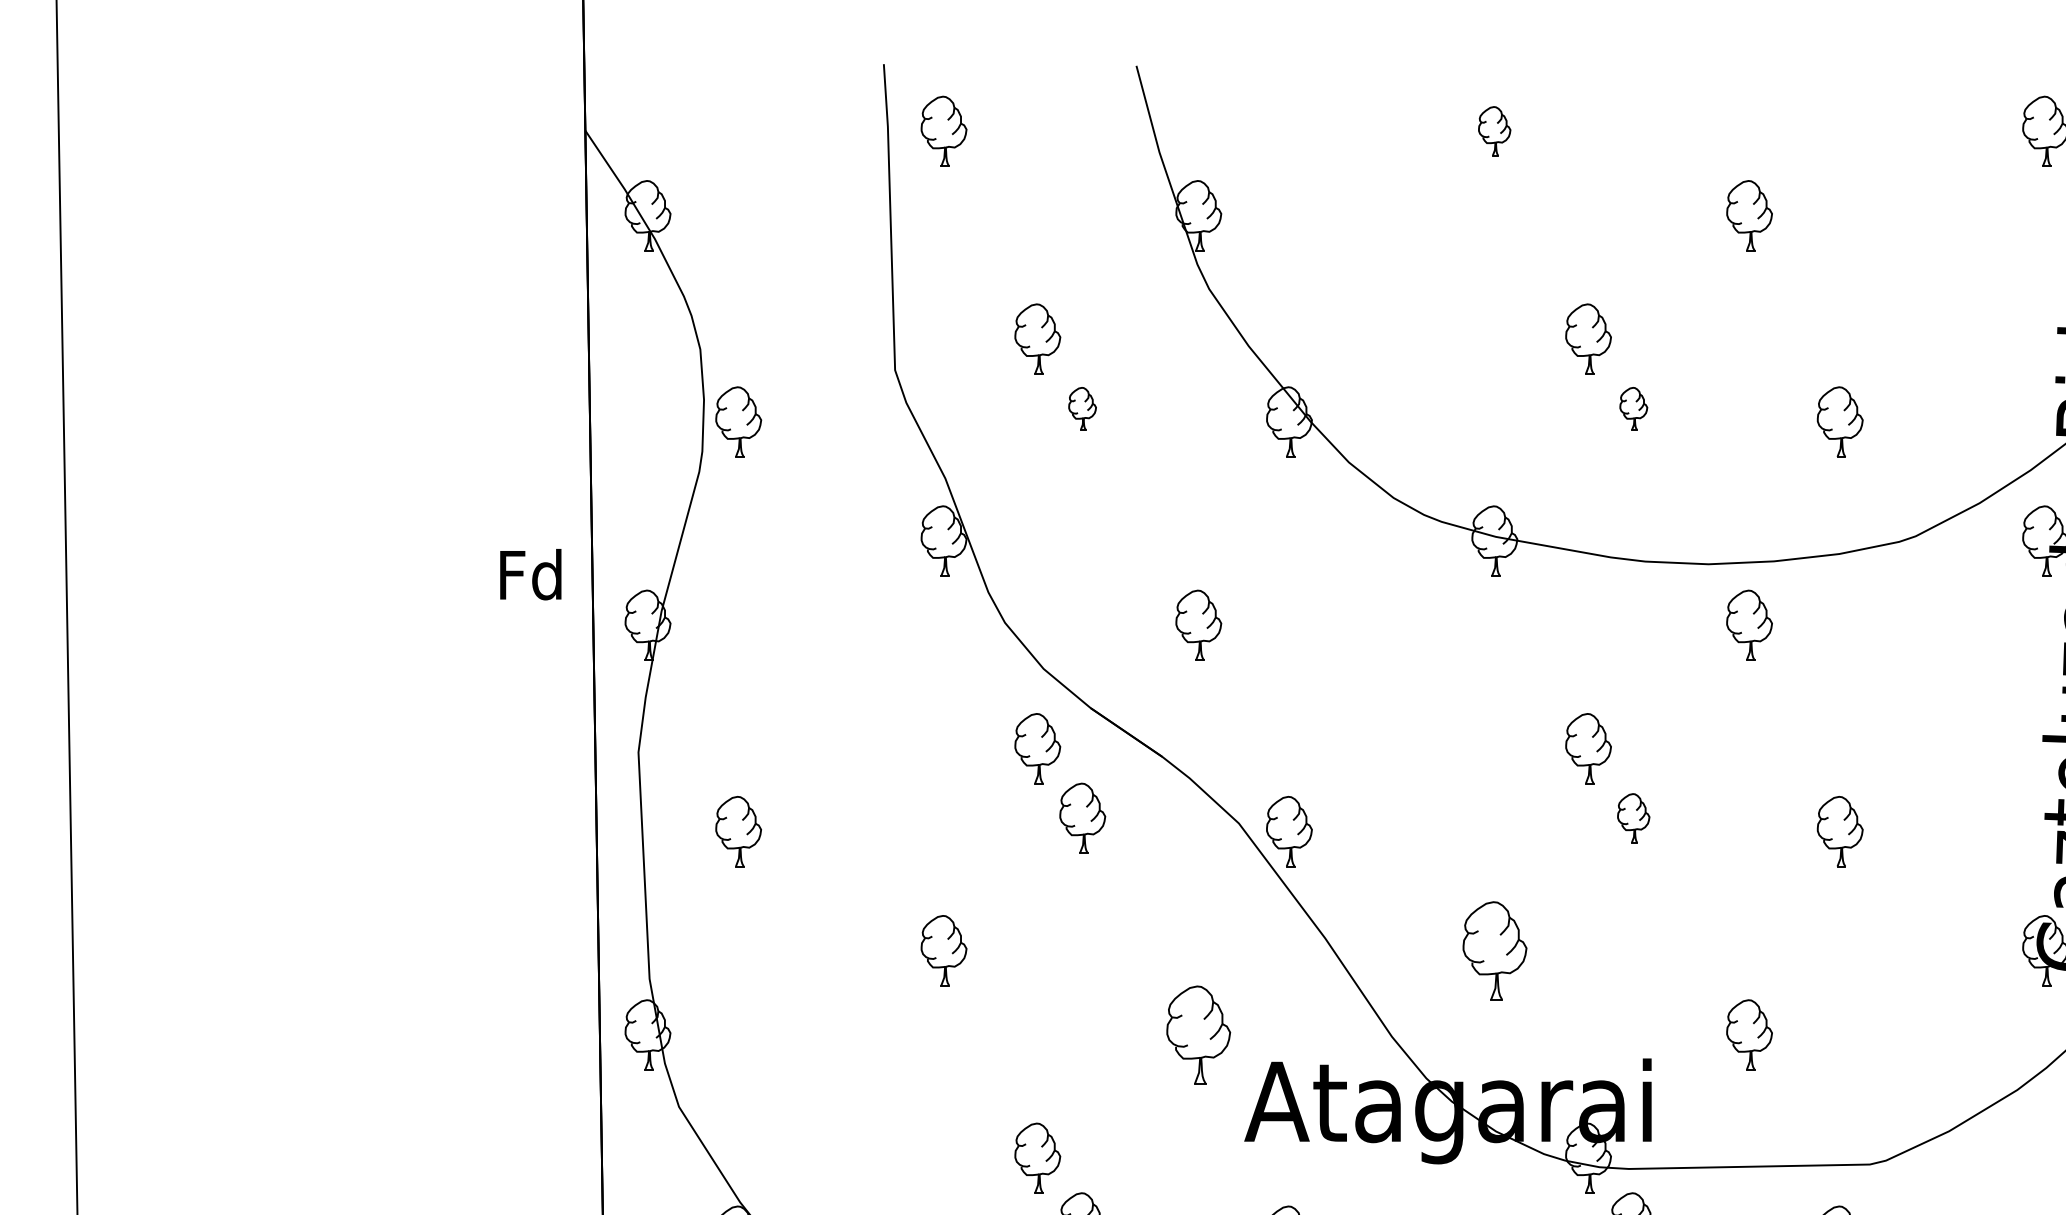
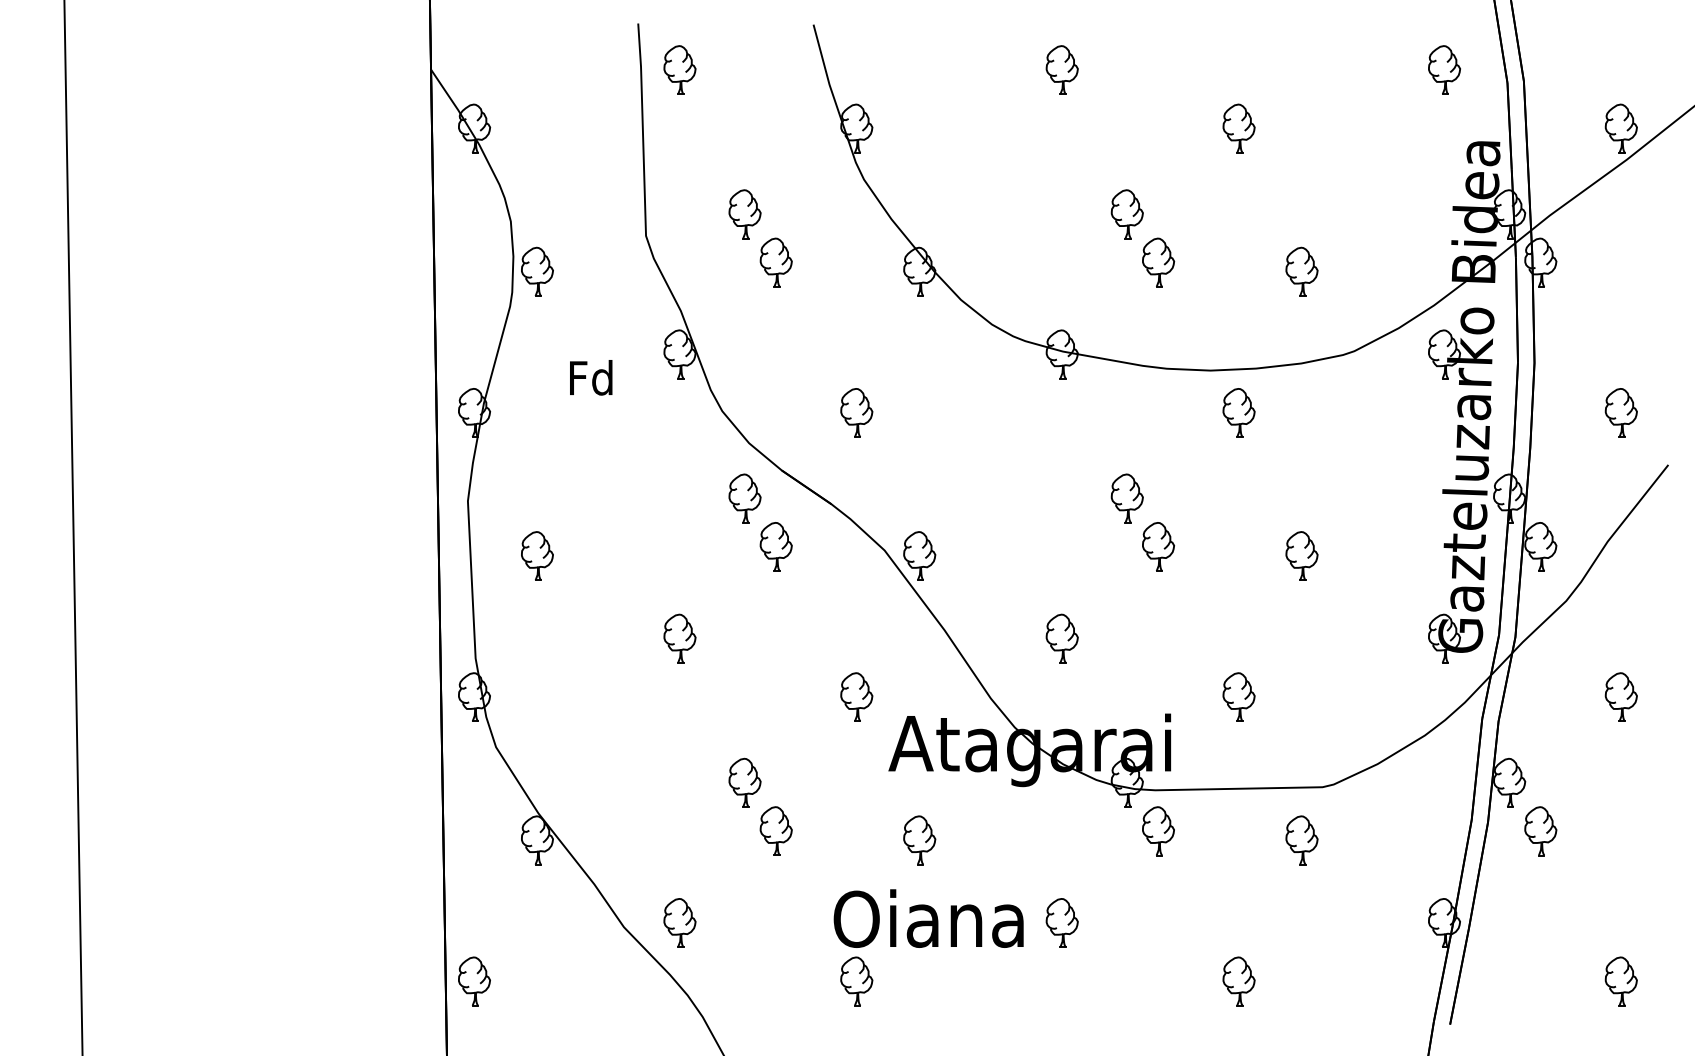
part: (1493, 130) -> (1061, 69), size x1.43
part: (1081, 408) -> (775, 262), size x1.67
part: (1633, 408) -> (1158, 262), size x1.67
text: (531, 574) -> (591, 377), moved
part: (1633, 817) -> (1158, 546), size x1.43
part: (1493, 950) -> (1061, 638), size x0.71
part: (1198, 1033) -> (856, 696), size x0.71

